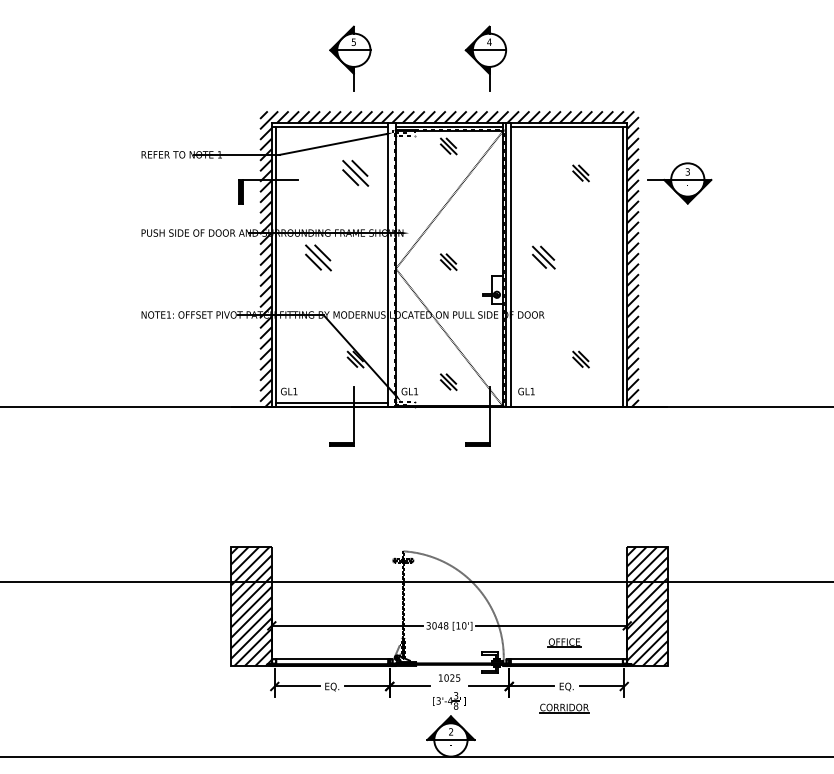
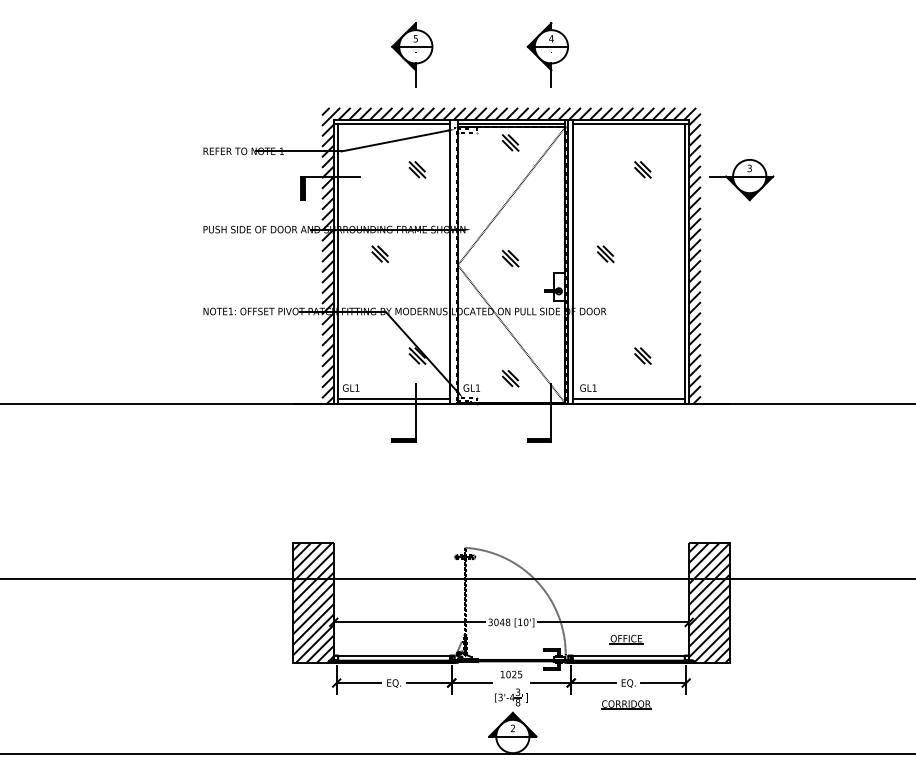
part: (355, 172) -> (417, 169), size x0.62
part: (317, 256) -> (379, 253), size x0.62
part: (543, 257) -> (605, 254), size x0.71
line: (566, 402) -> (628, 399), added

